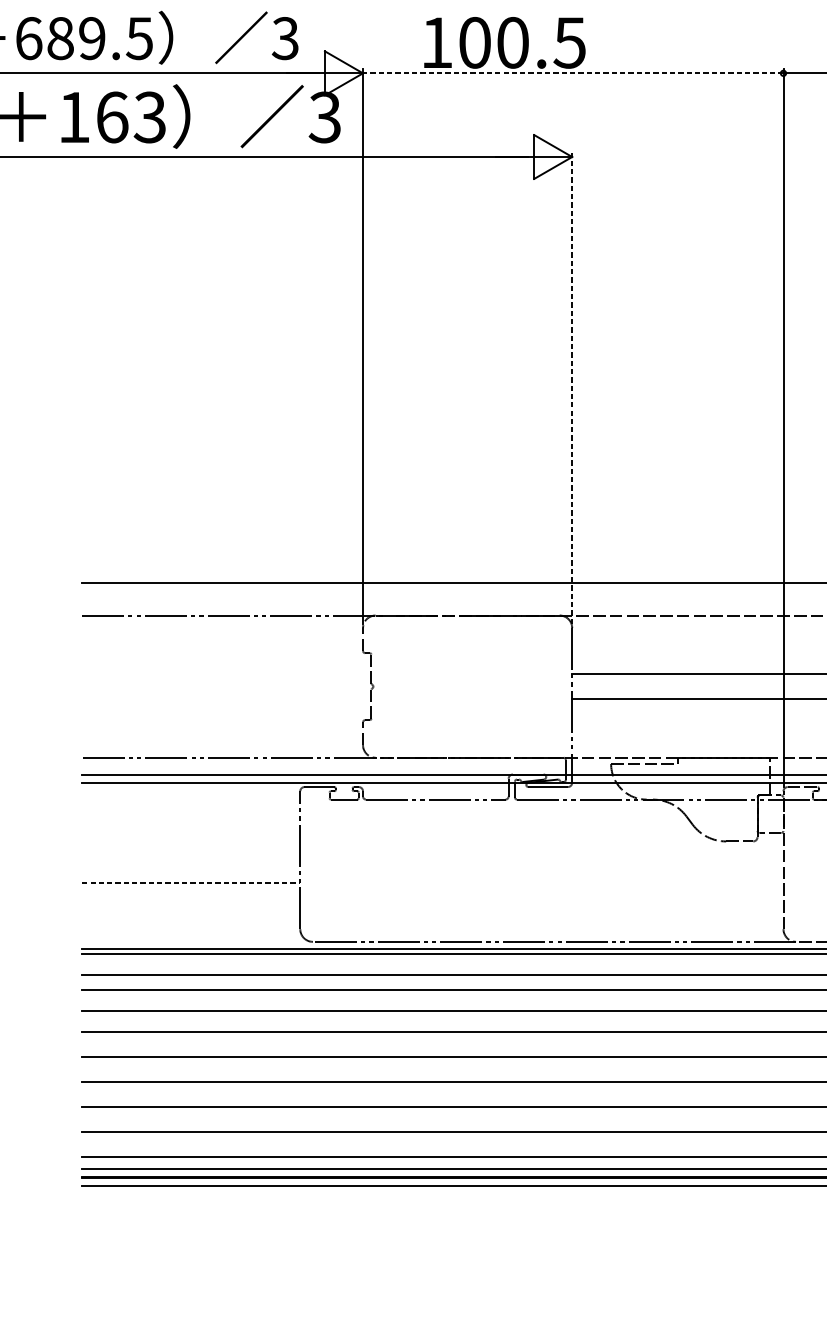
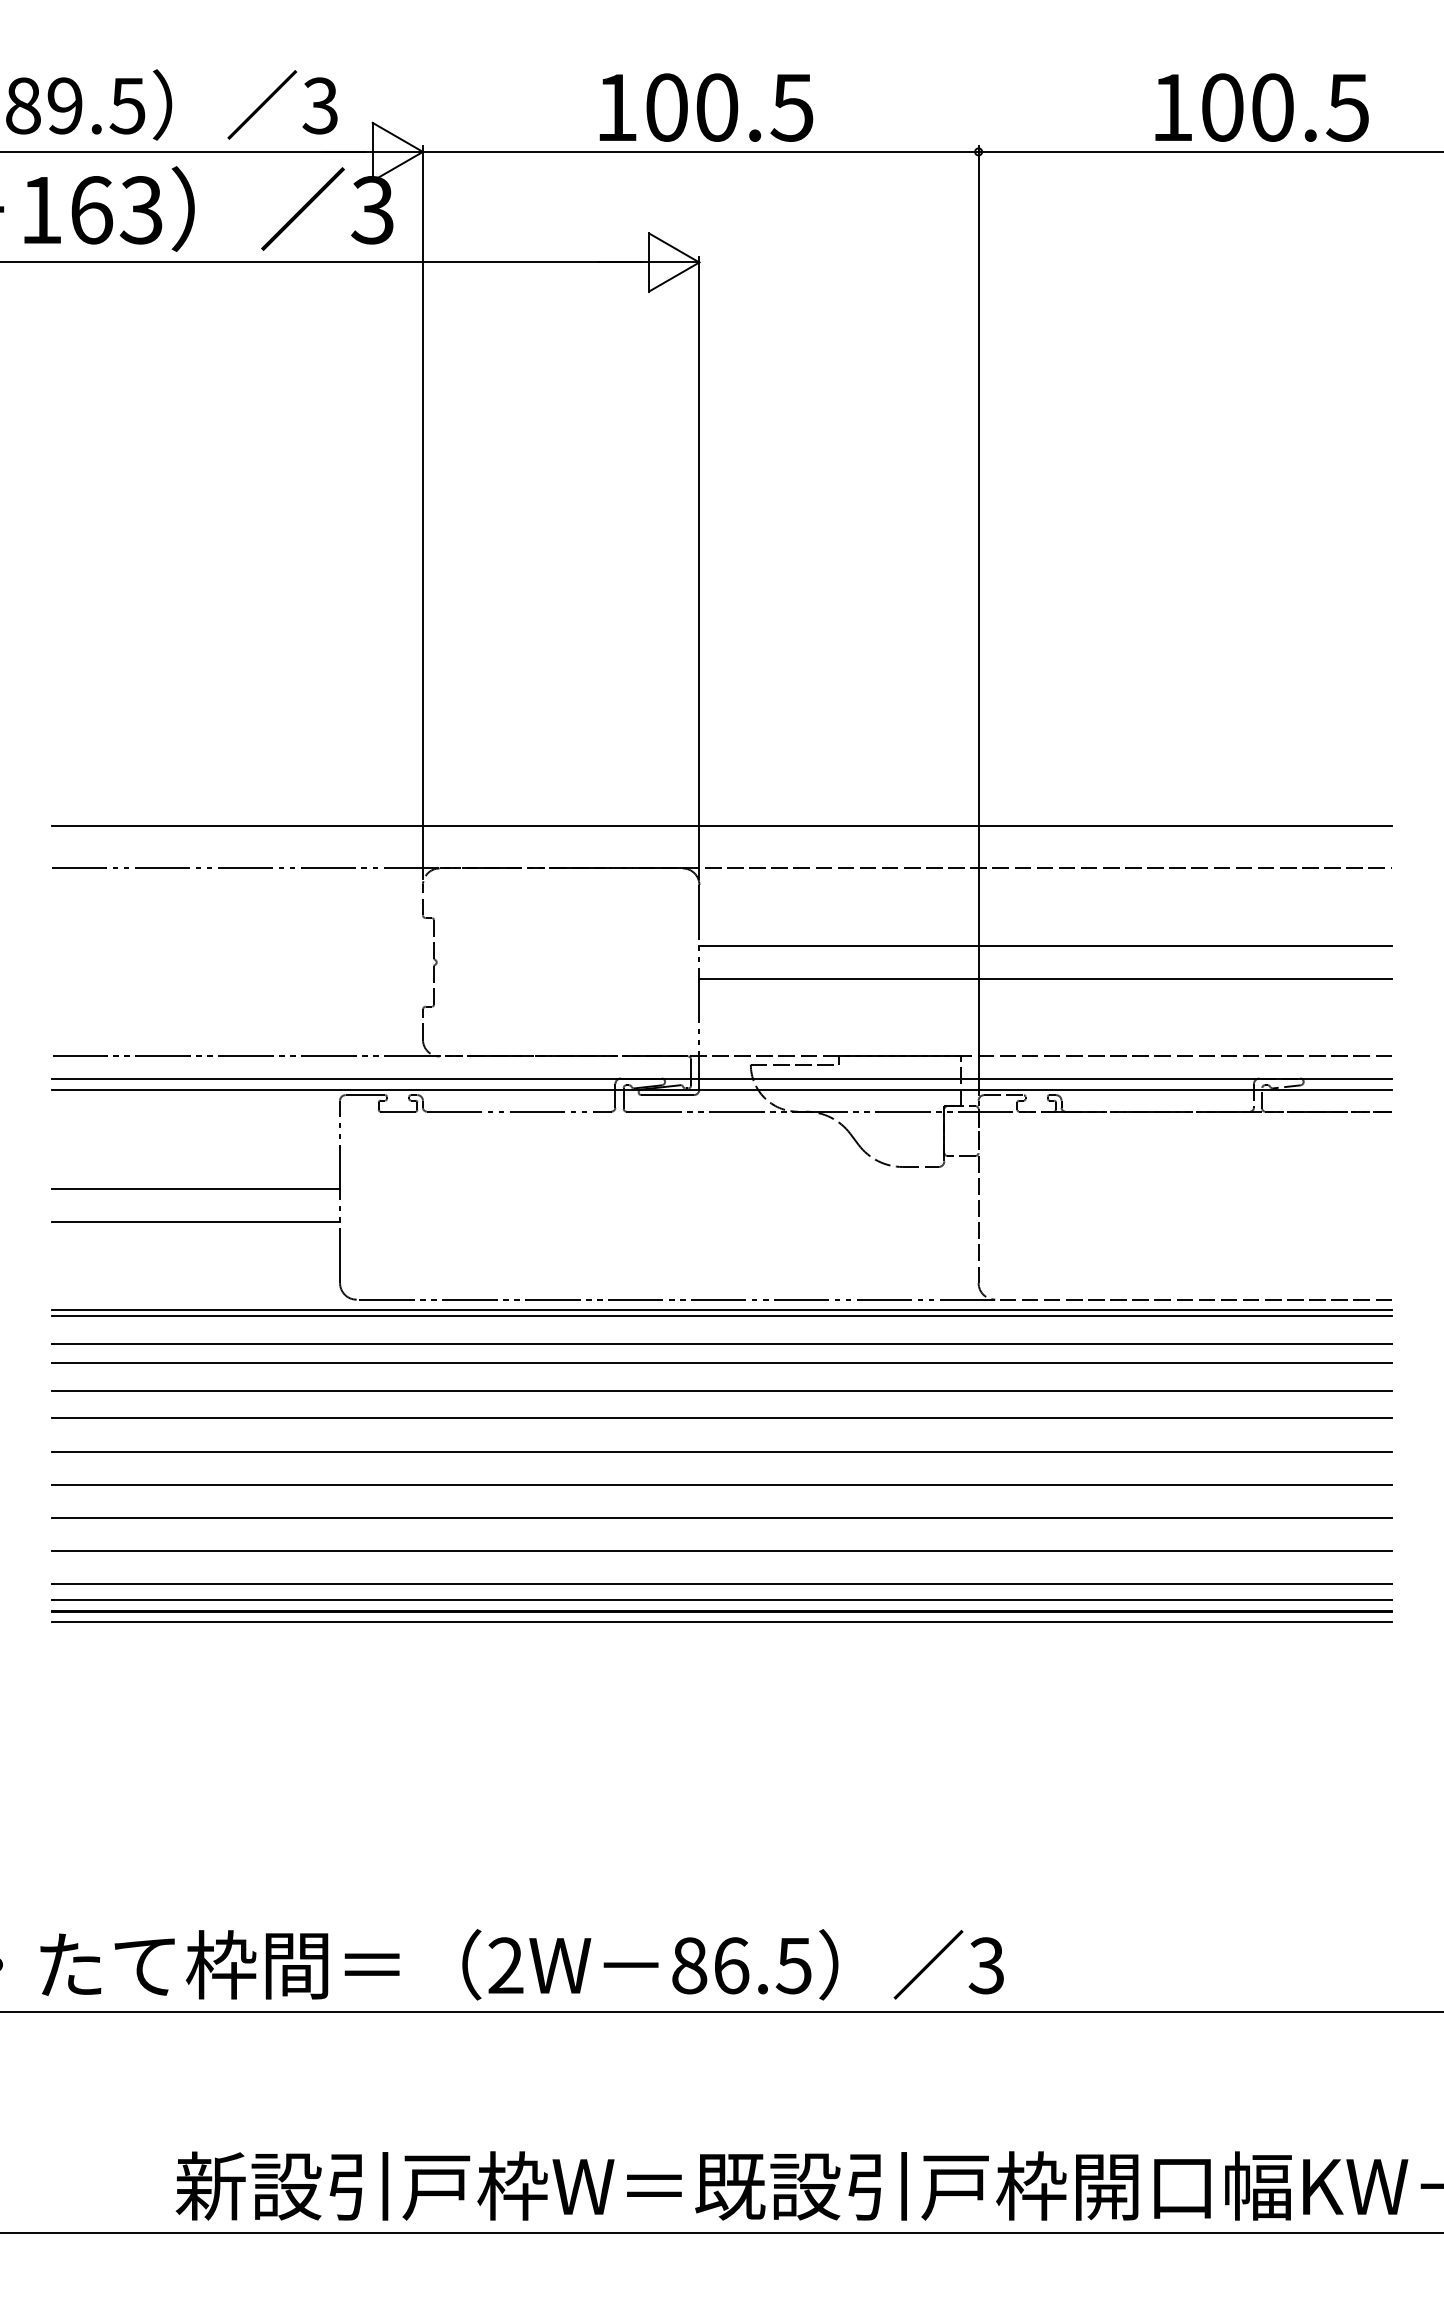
text: (504, 42) -> (706, 107), moved
line: (573, 73) -> (700, 151), dashed -> solid
line: (572, 387) -> (699, 567), dashed -> solid
line: (190, 858) -> (195, 1189), added
line: (191, 883) -> (196, 1222), dashed -> solid

